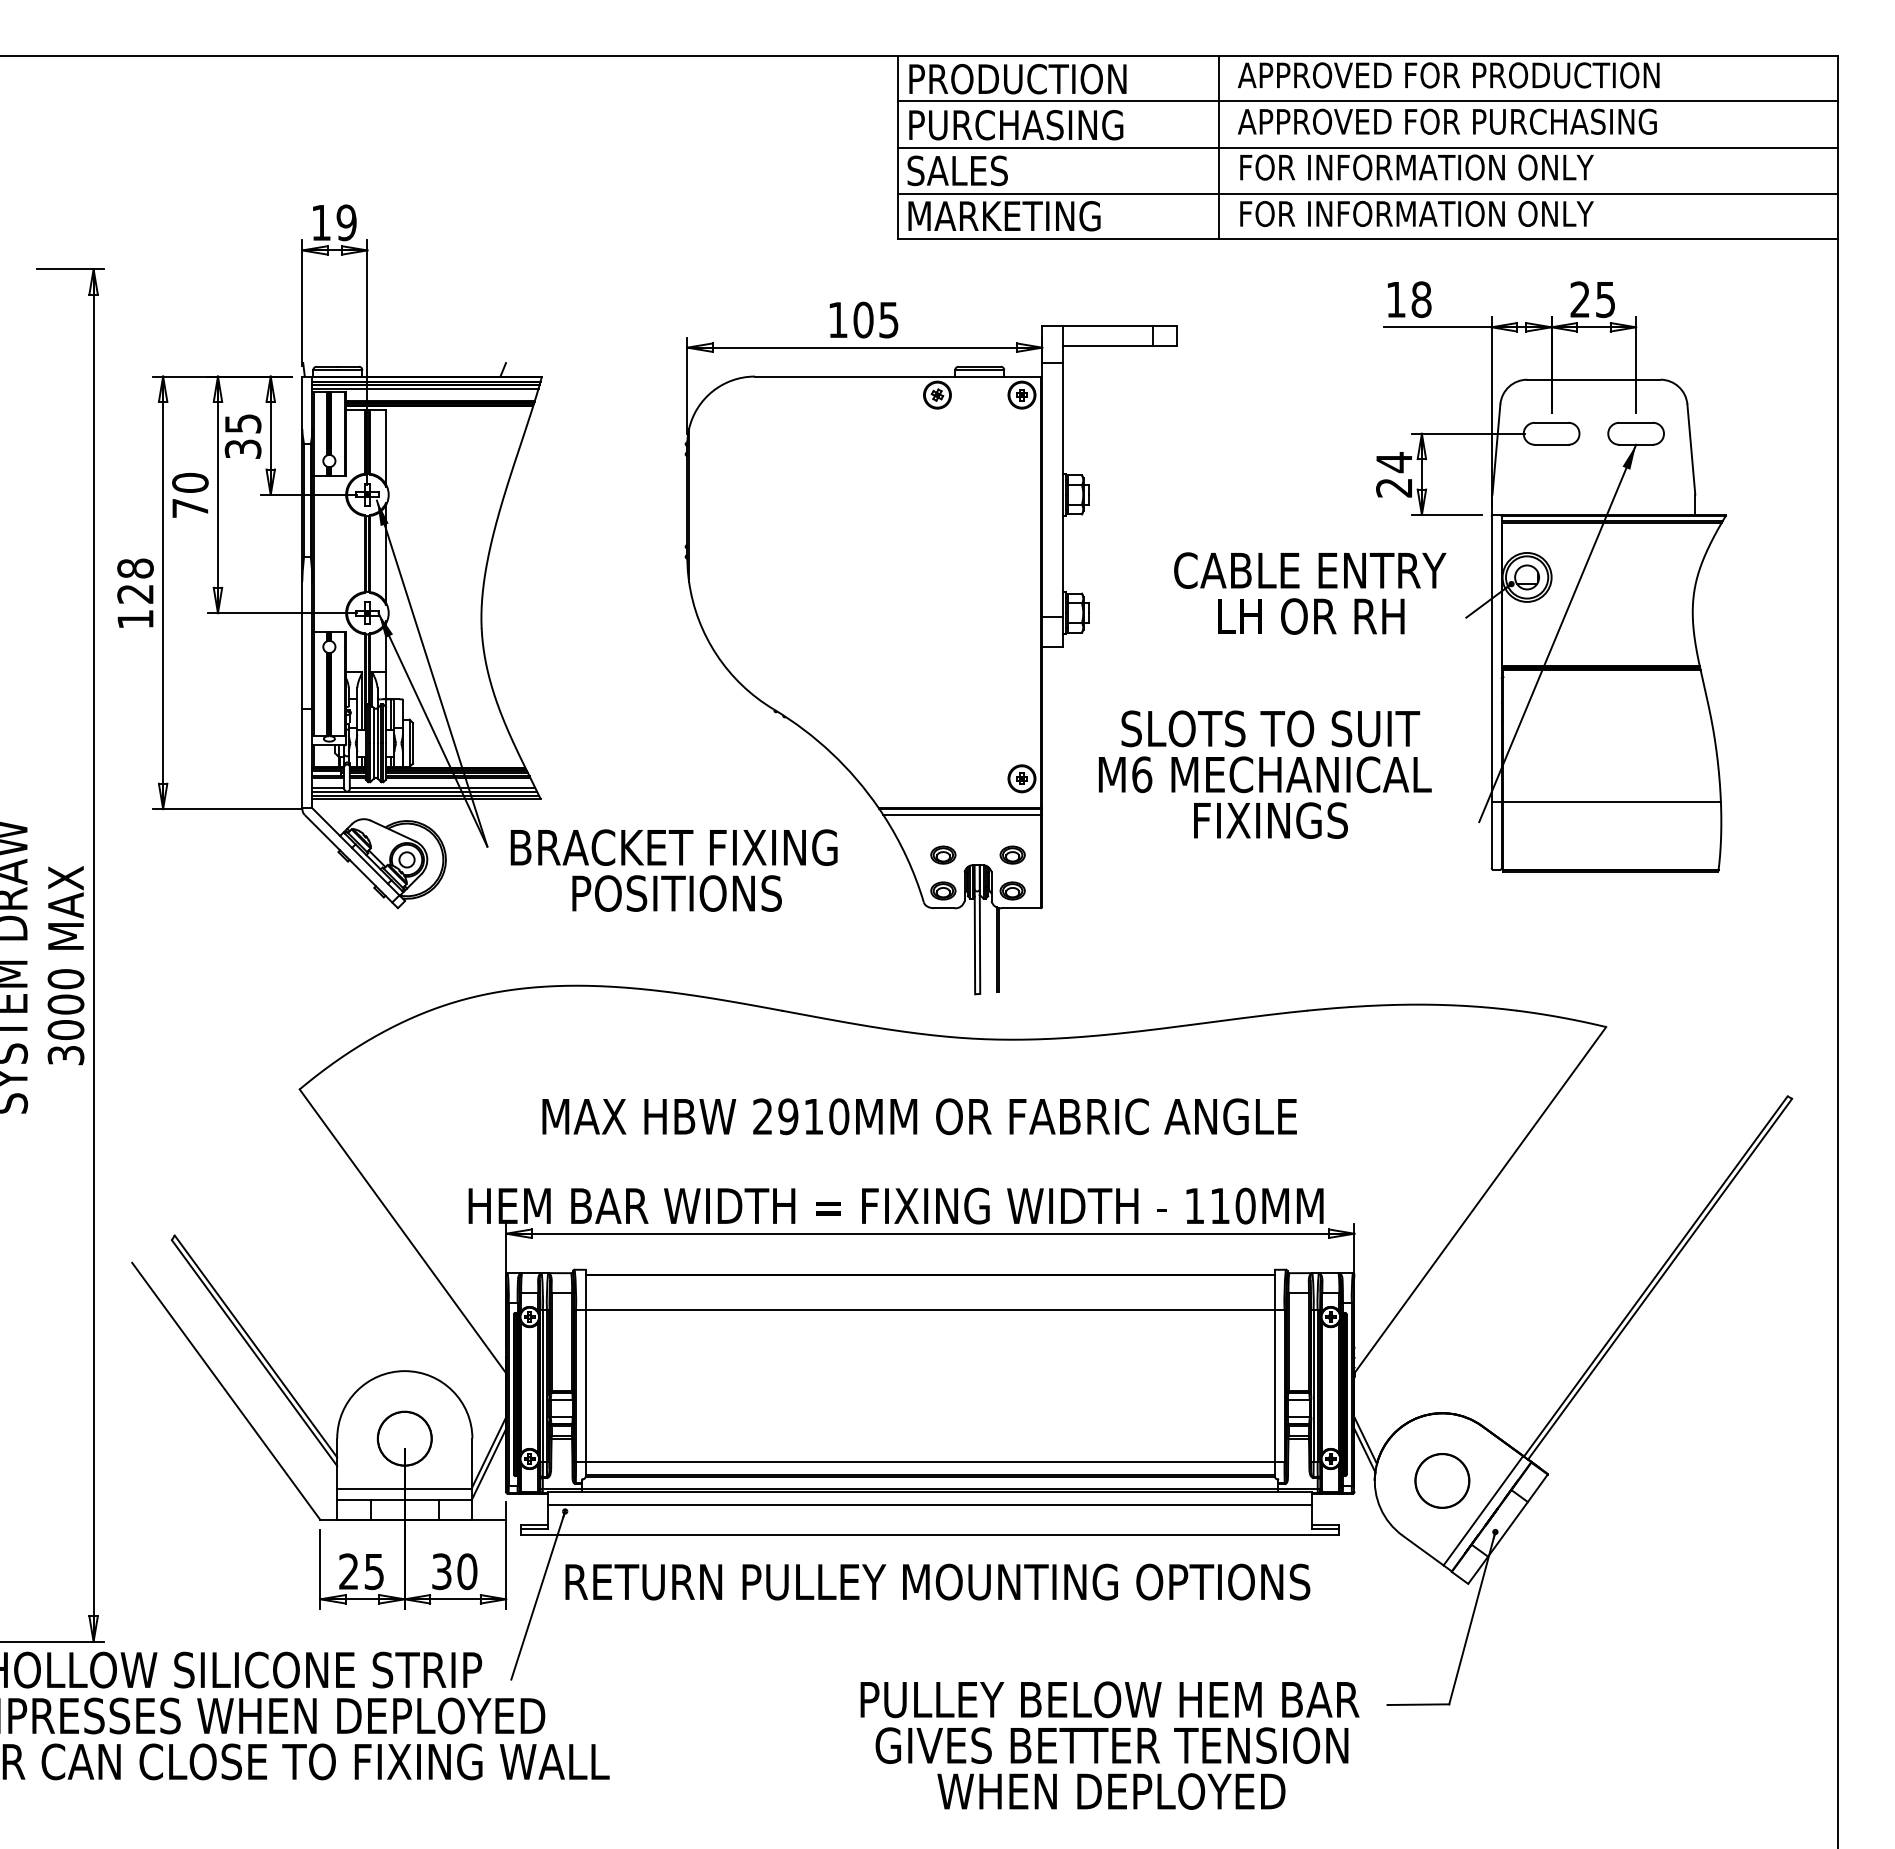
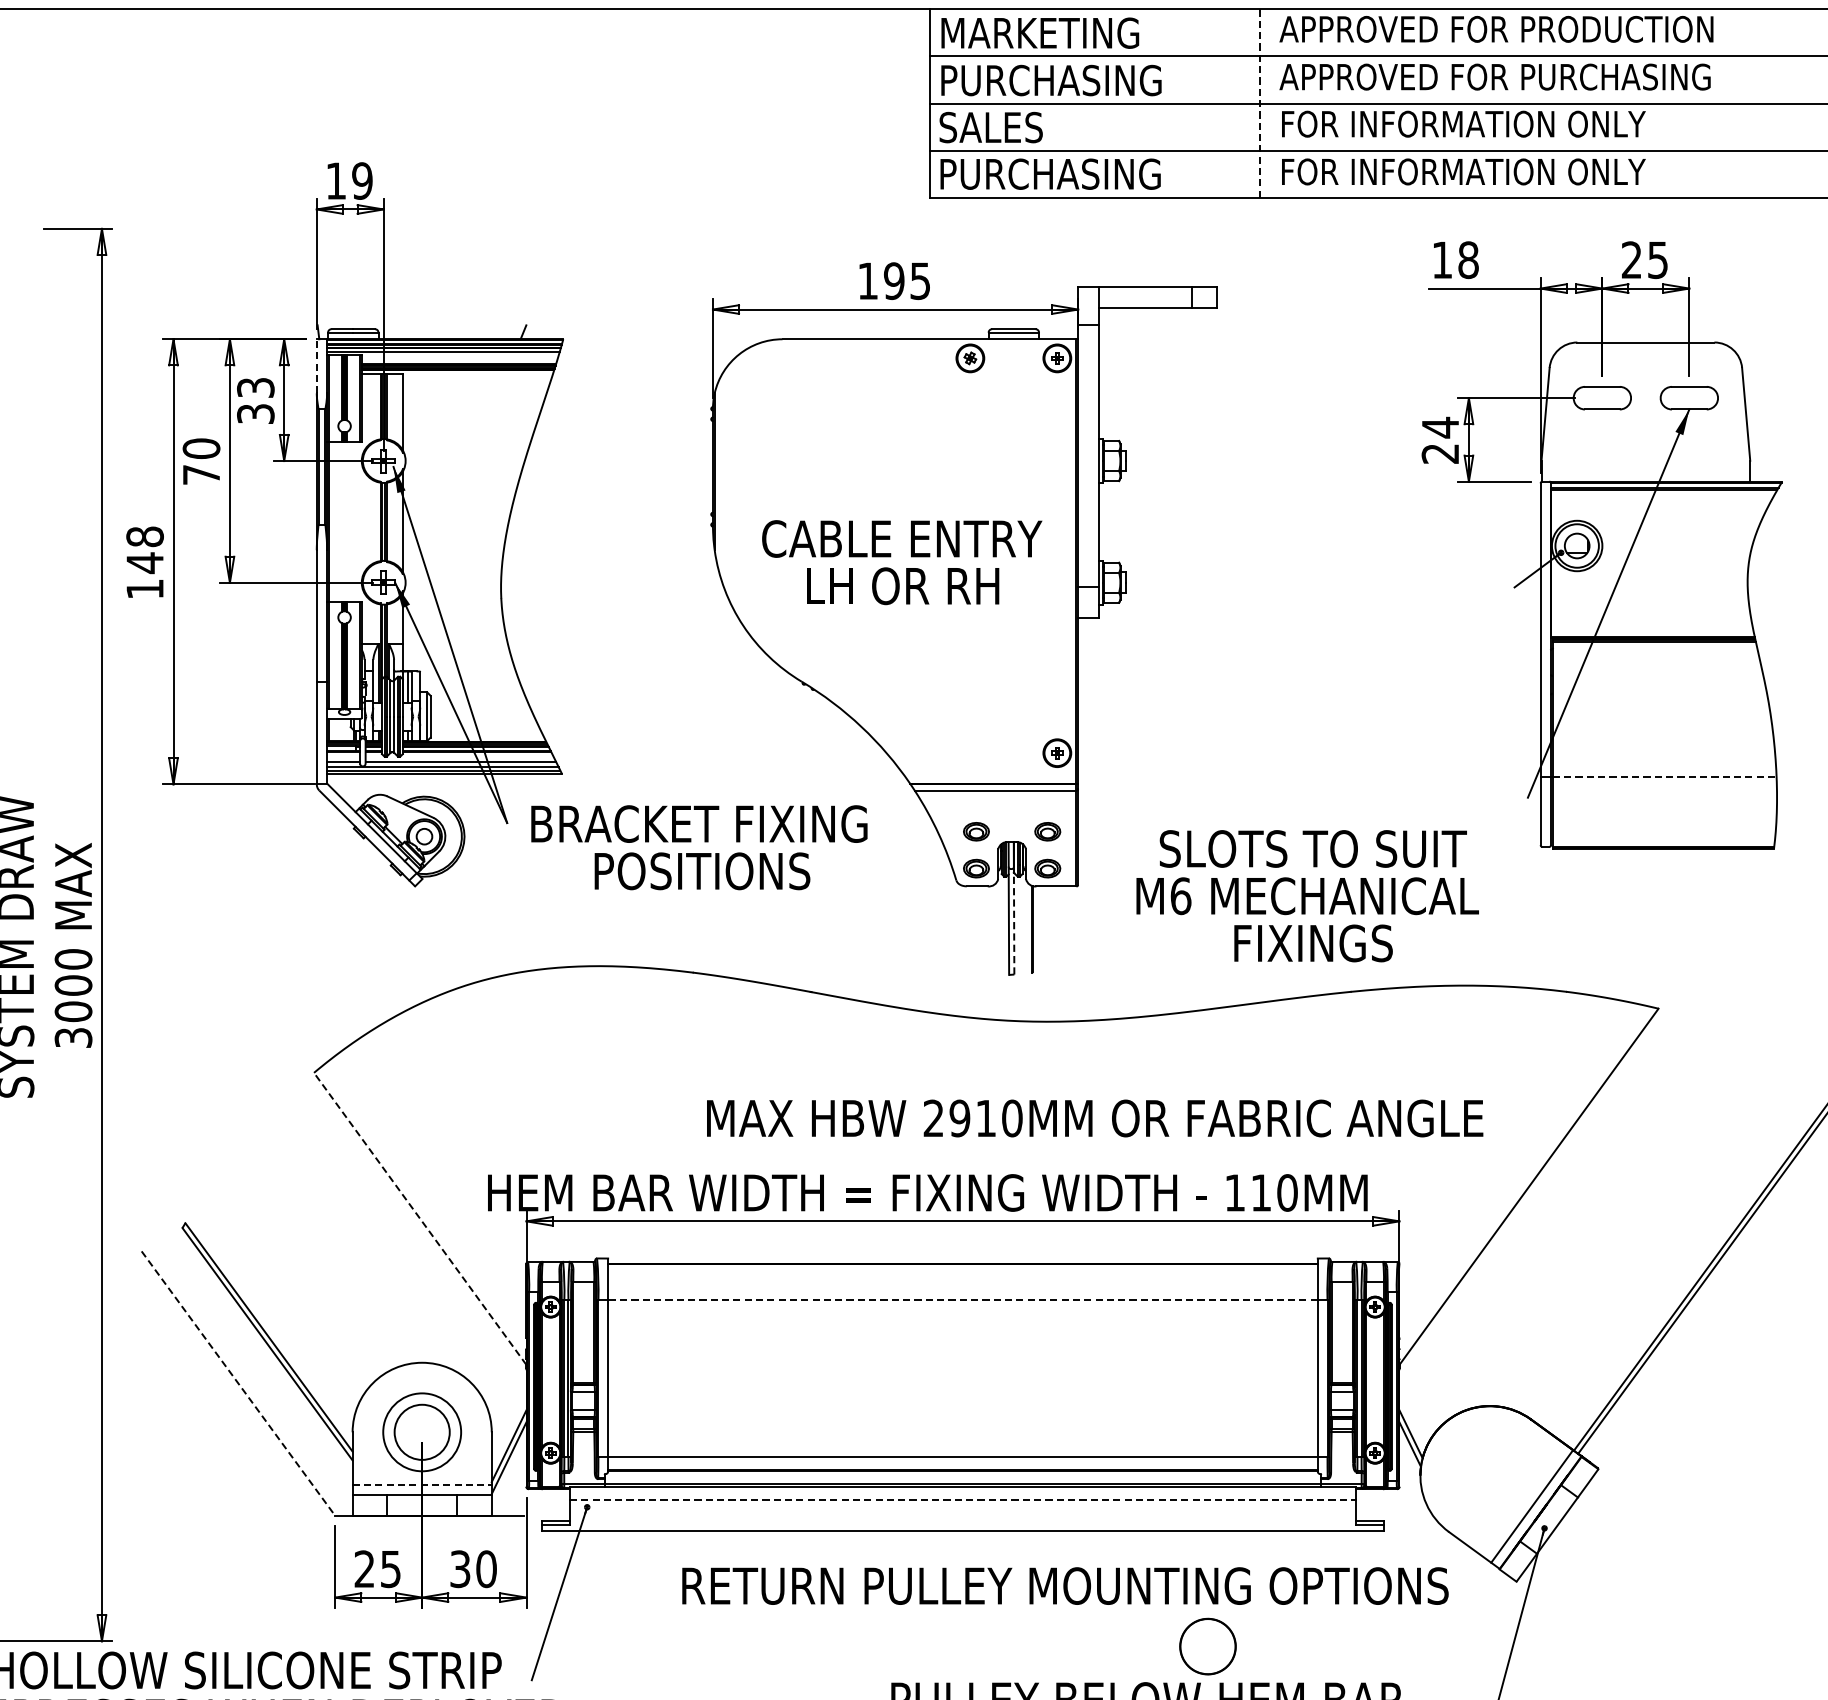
text: (1019, 78) -> (1054, 32), PRODUCTION -> MARKETING
line: (1219, 147) -> (1260, 103), solid -> dashed
text: (1016, 216) -> (1051, 174), MARKETING -> PURCHASING
text: (863, 319) -> (894, 280), 105 -> 195
line: (302, 402) -> (316, 365), solid -> dashed
text: (242, 423) -> (255, 387), 35 -> 33
text: (135, 593) -> (145, 562), 128 -> 148
text: (1310, 593) -> (902, 562), moved
text: (1265, 774) -> (1307, 895), moved
line: (1612, 802) -> (1665, 777), solid -> dashed
line: (980, 941) -> (1014, 920), solid -> dashed
text: (919, 1116) -> (1094, 1118), moved
line: (402, 1230) -> (419, 1218), solid -> dashed
line: (930, 1310) -> (963, 1300), solid -> dashed
line: (226, 1391) -> (238, 1383), solid -> dashed
circle: (404, 1438) -> (421, 1432), size x1.4
part: (1442, 1480) -> (1208, 1646), moved
line: (404, 1489) -> (421, 1484), solid -> dashed
line: (930, 1504) -> (963, 1500), solid -> dashed
text: (937, 1581) -> (1065, 1585), moved

